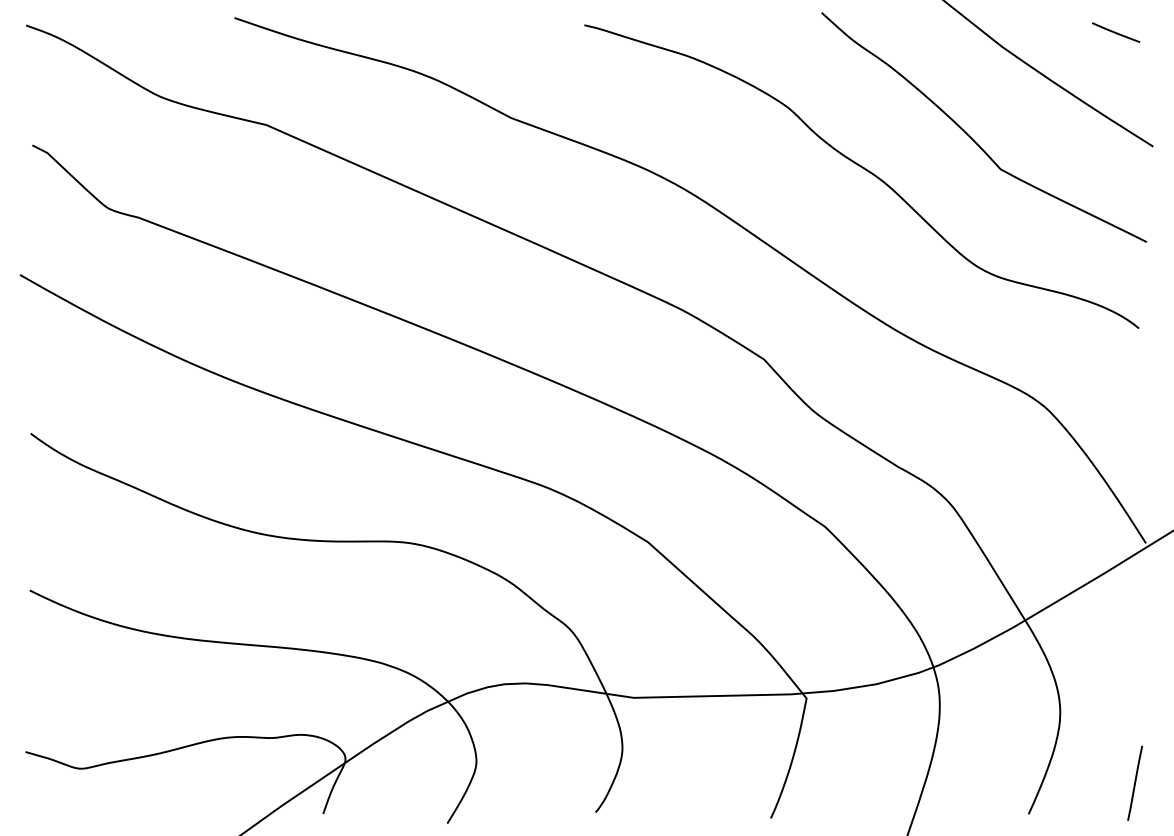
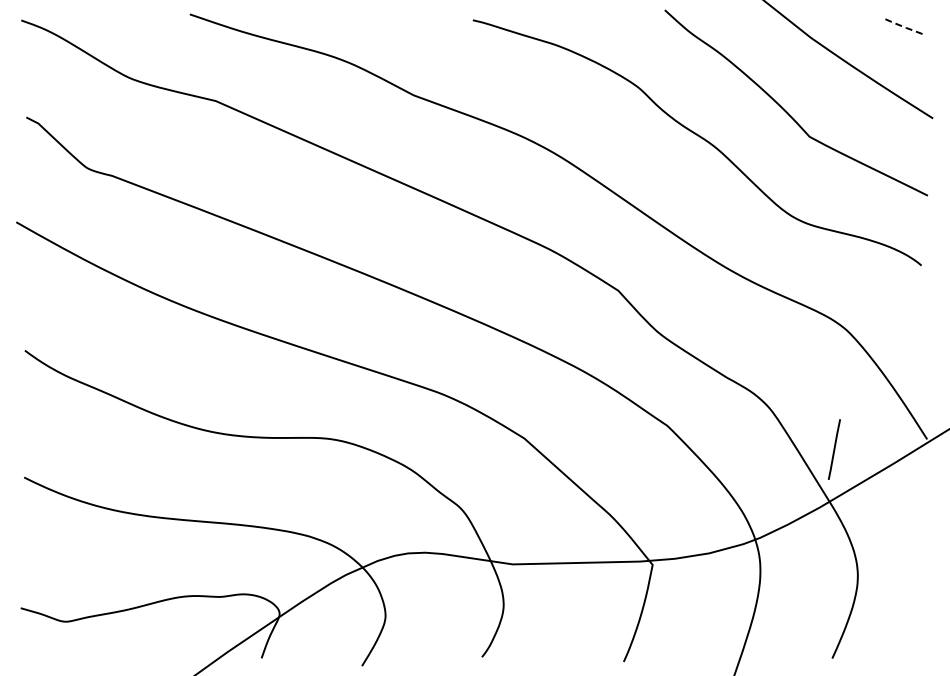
line: (1115, 32) -> (902, 26), solid -> dashed
line: (1133, 783) -> (833, 449), moved

